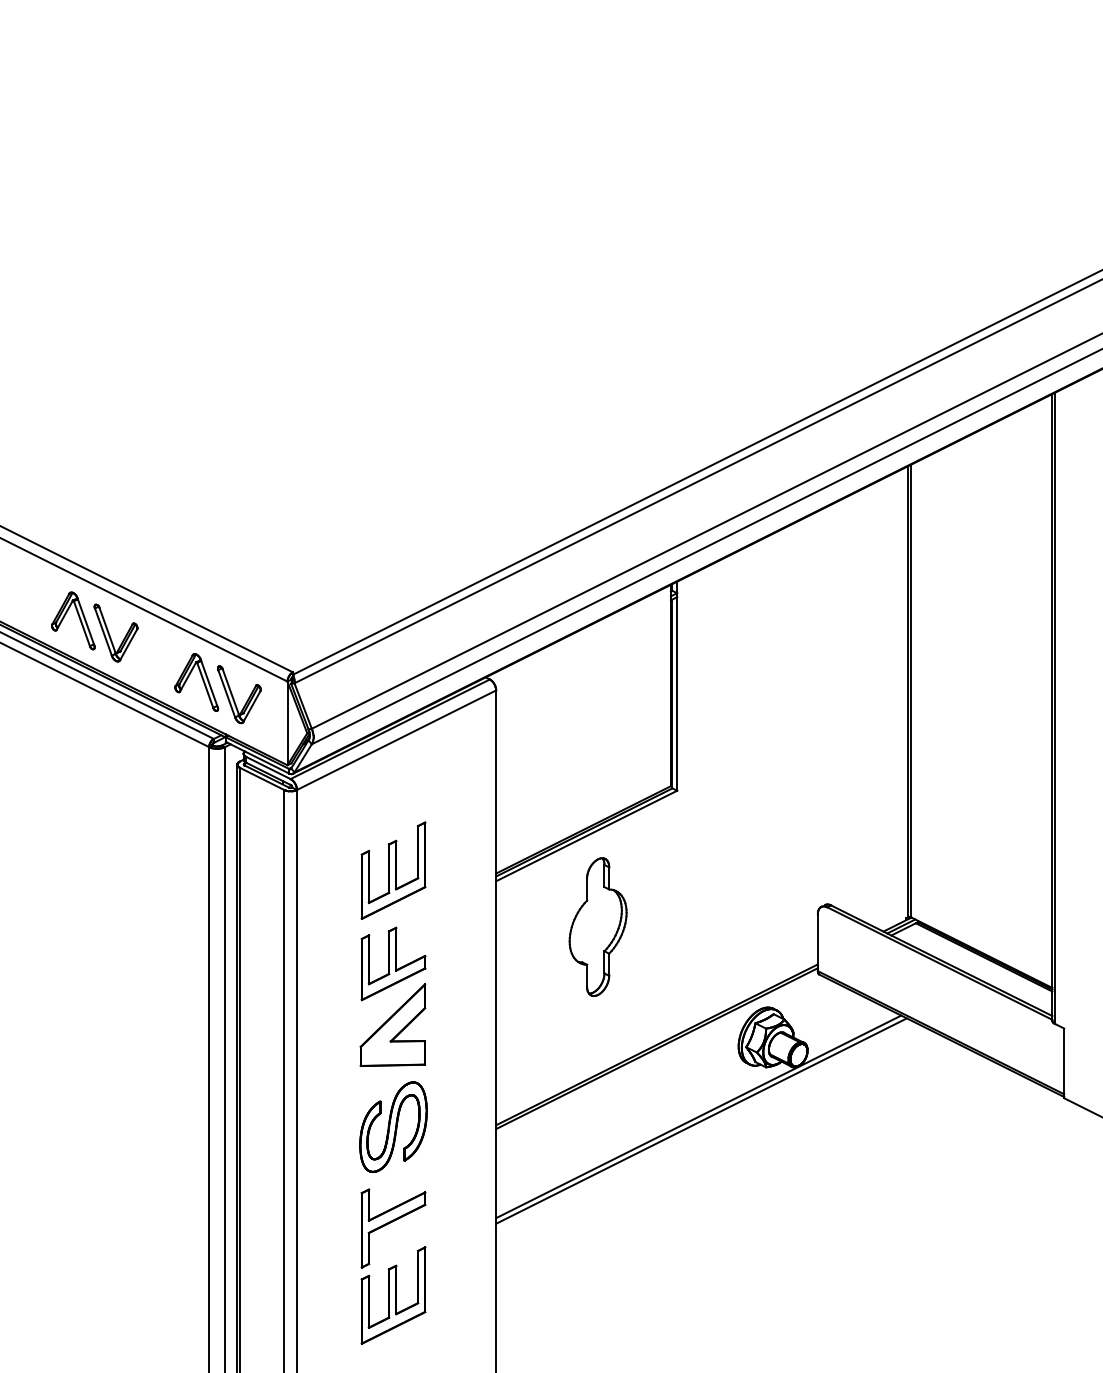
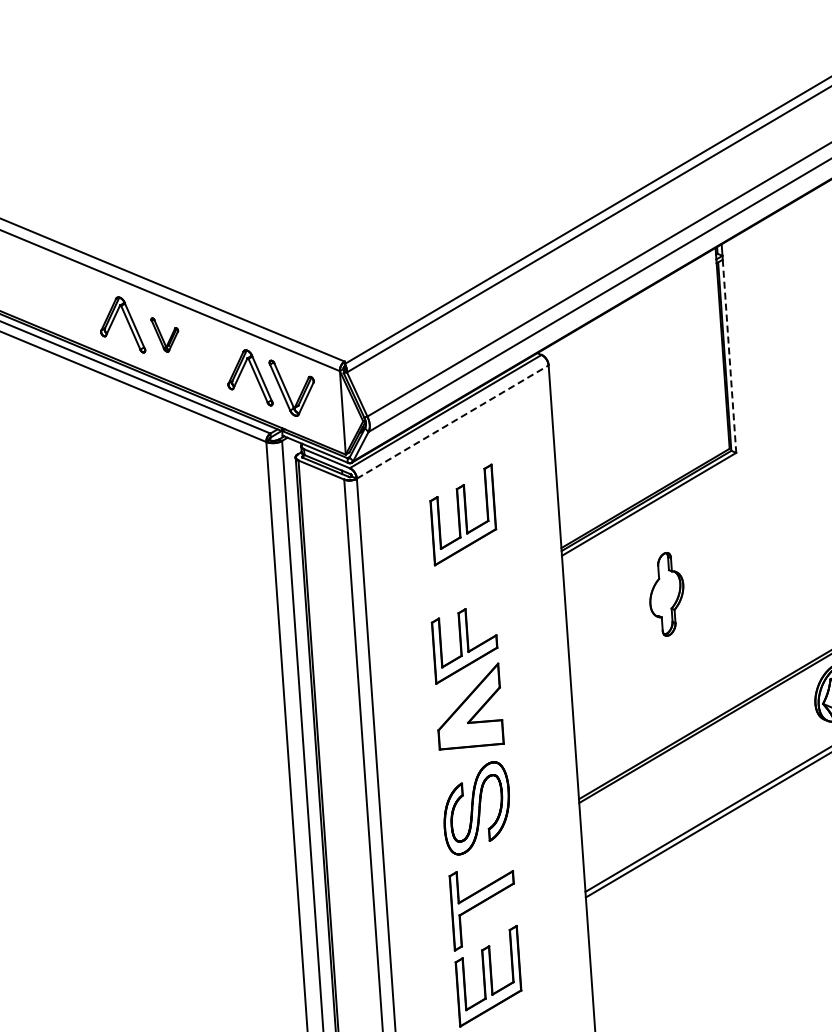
part: (115, 632) -> (164, 334), size x0.6
line: (677, 693) -> (729, 355), solid -> dashed
line: (397, 739) -> (453, 421), solid -> dashed
part: (393, 870) -> (463, 514), moved
part: (597, 926) -> (666, 593), size x0.6

